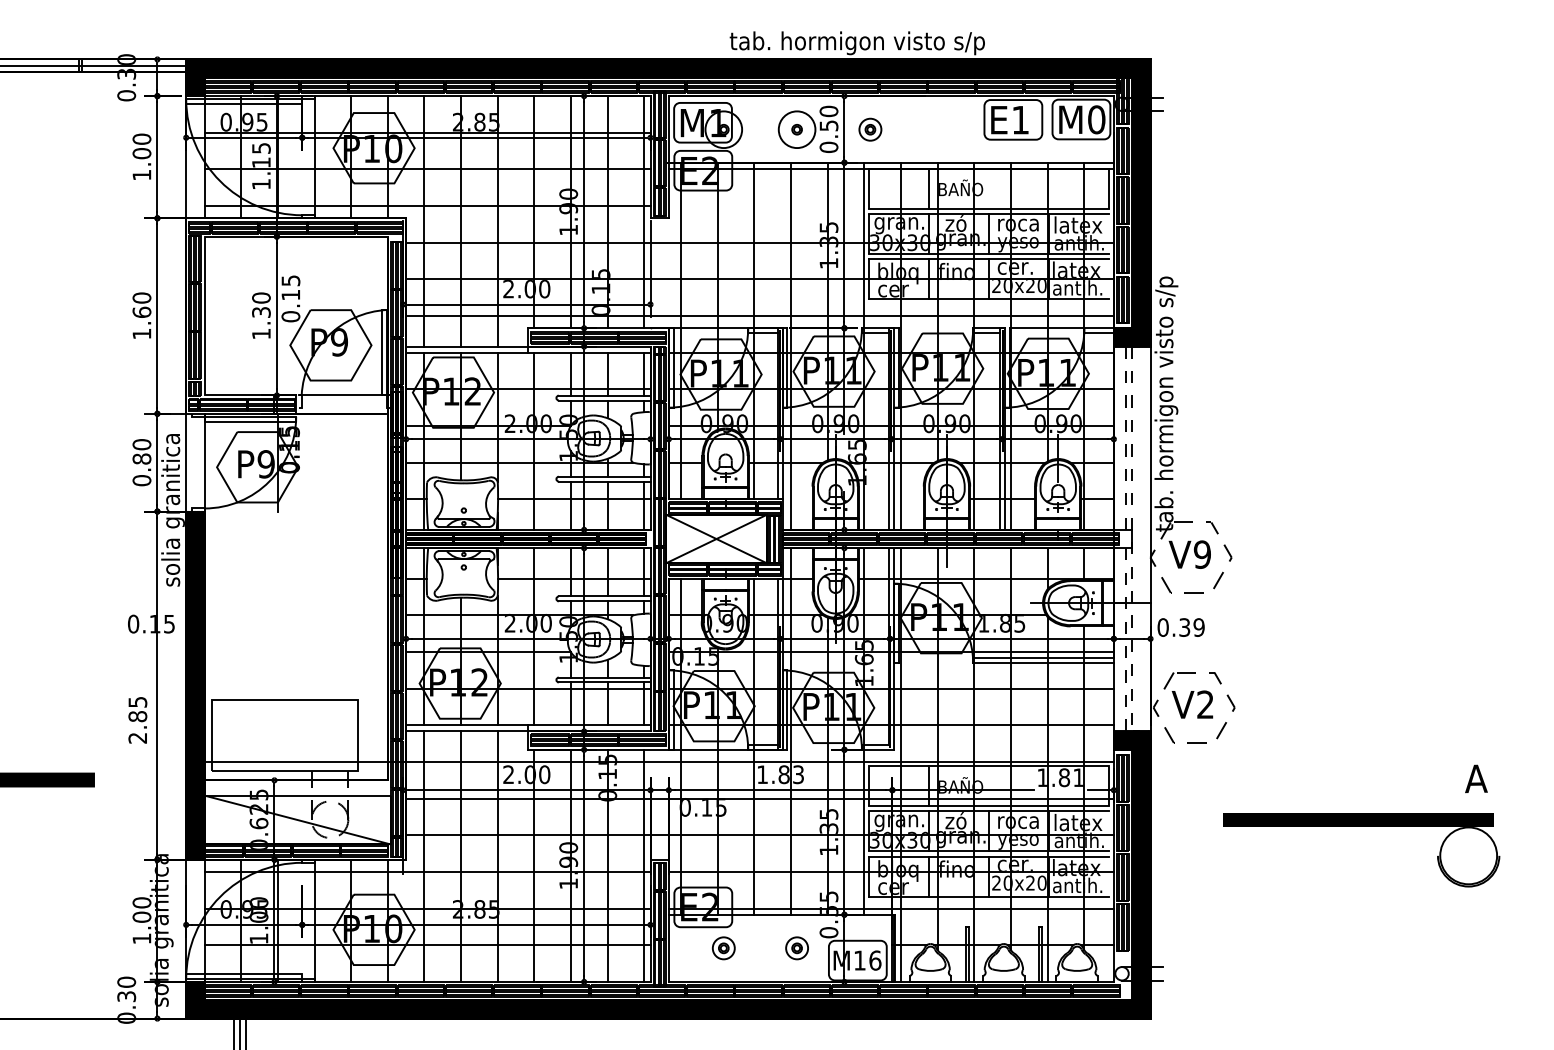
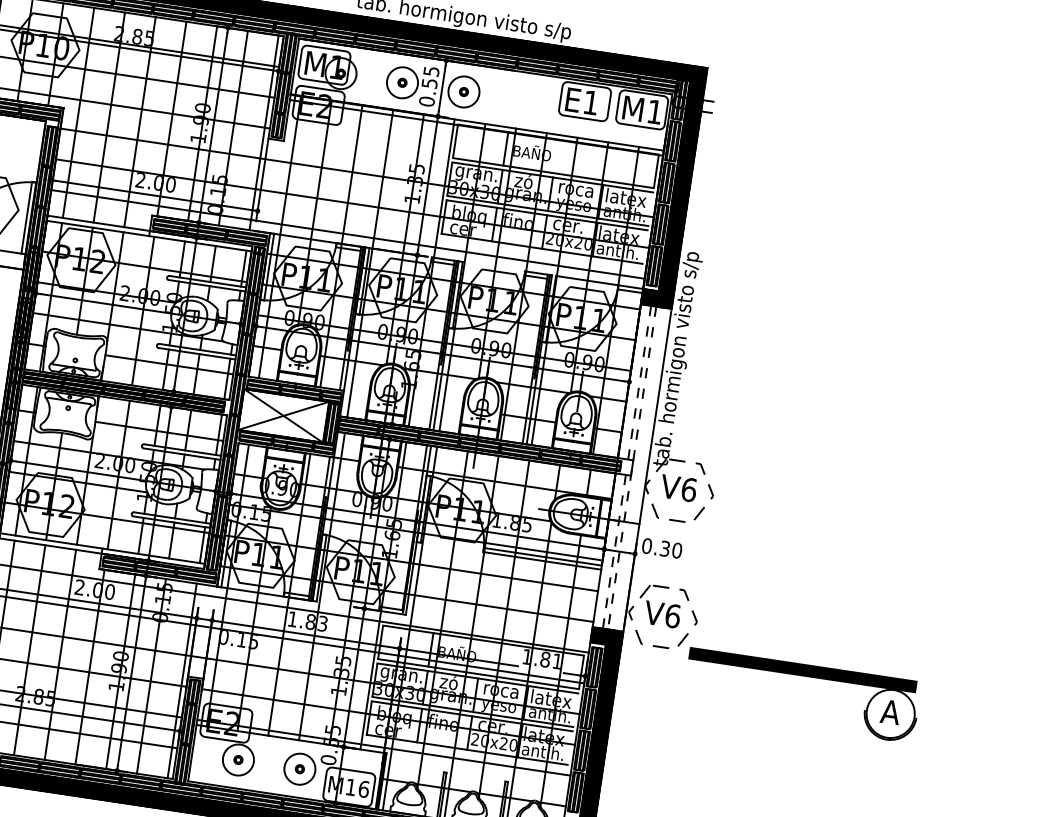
text: (828, 111) -> (431, 71), 0.50 -> 0.55
text: (1096, 119) -> (654, 111), M0 -> M1
circle: (870, 129) -> (464, 91), size x1.67
text: (1202, 554) -> (689, 489), V9 -> V6
text: (1198, 627) -> (676, 550), 0.39 -> 0.30
text: (1205, 704) -> (672, 615), V2 -> V6
part: (1361, 826) -> (804, 675), moved
circle: (723, 948) -> (238, 760), size x1.67
circle: (796, 948) -> (299, 769), size x1.67

